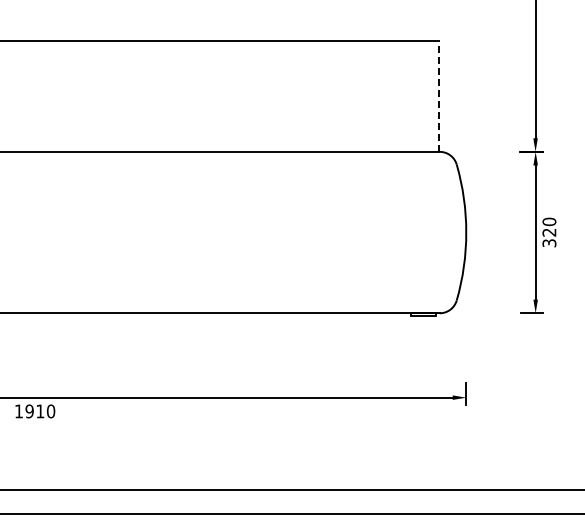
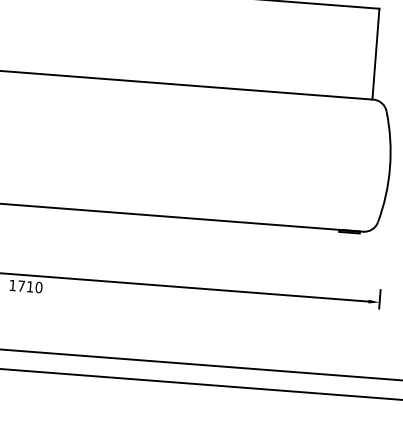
line: (438, 95) -> (375, 53), dashed -> solid
text: (29, 411) -> (21, 286), 1910 -> 1710

